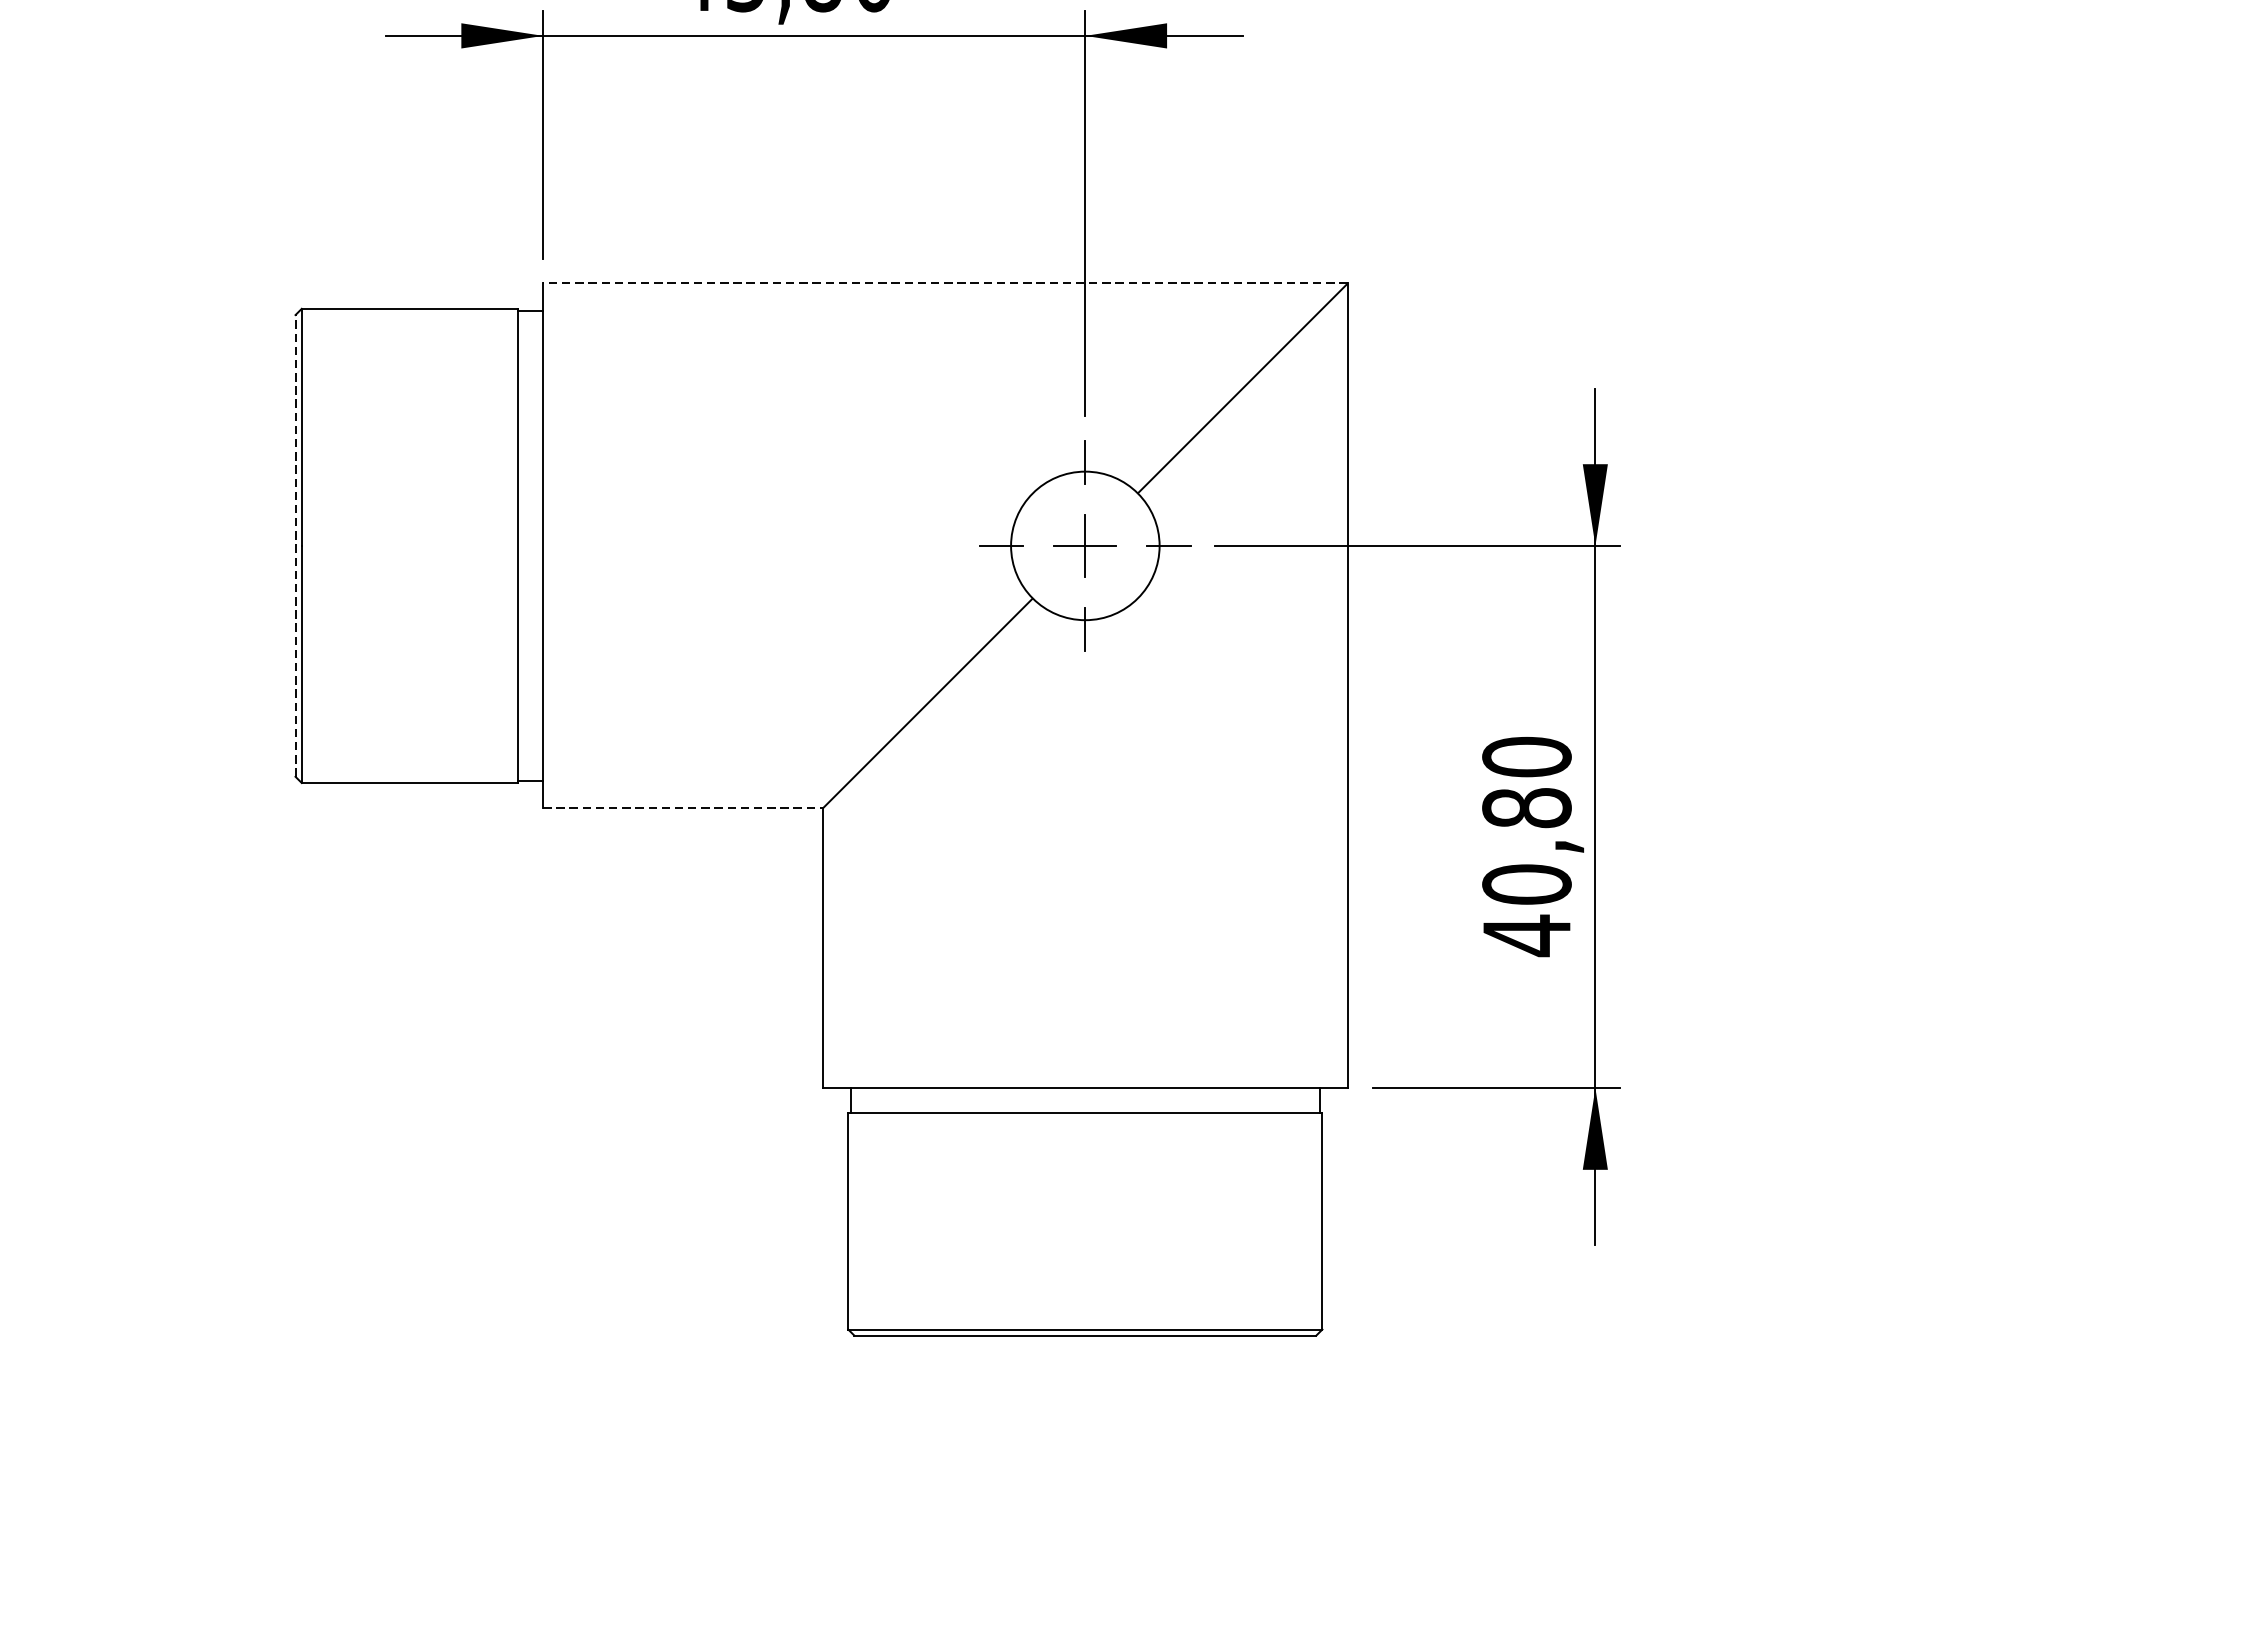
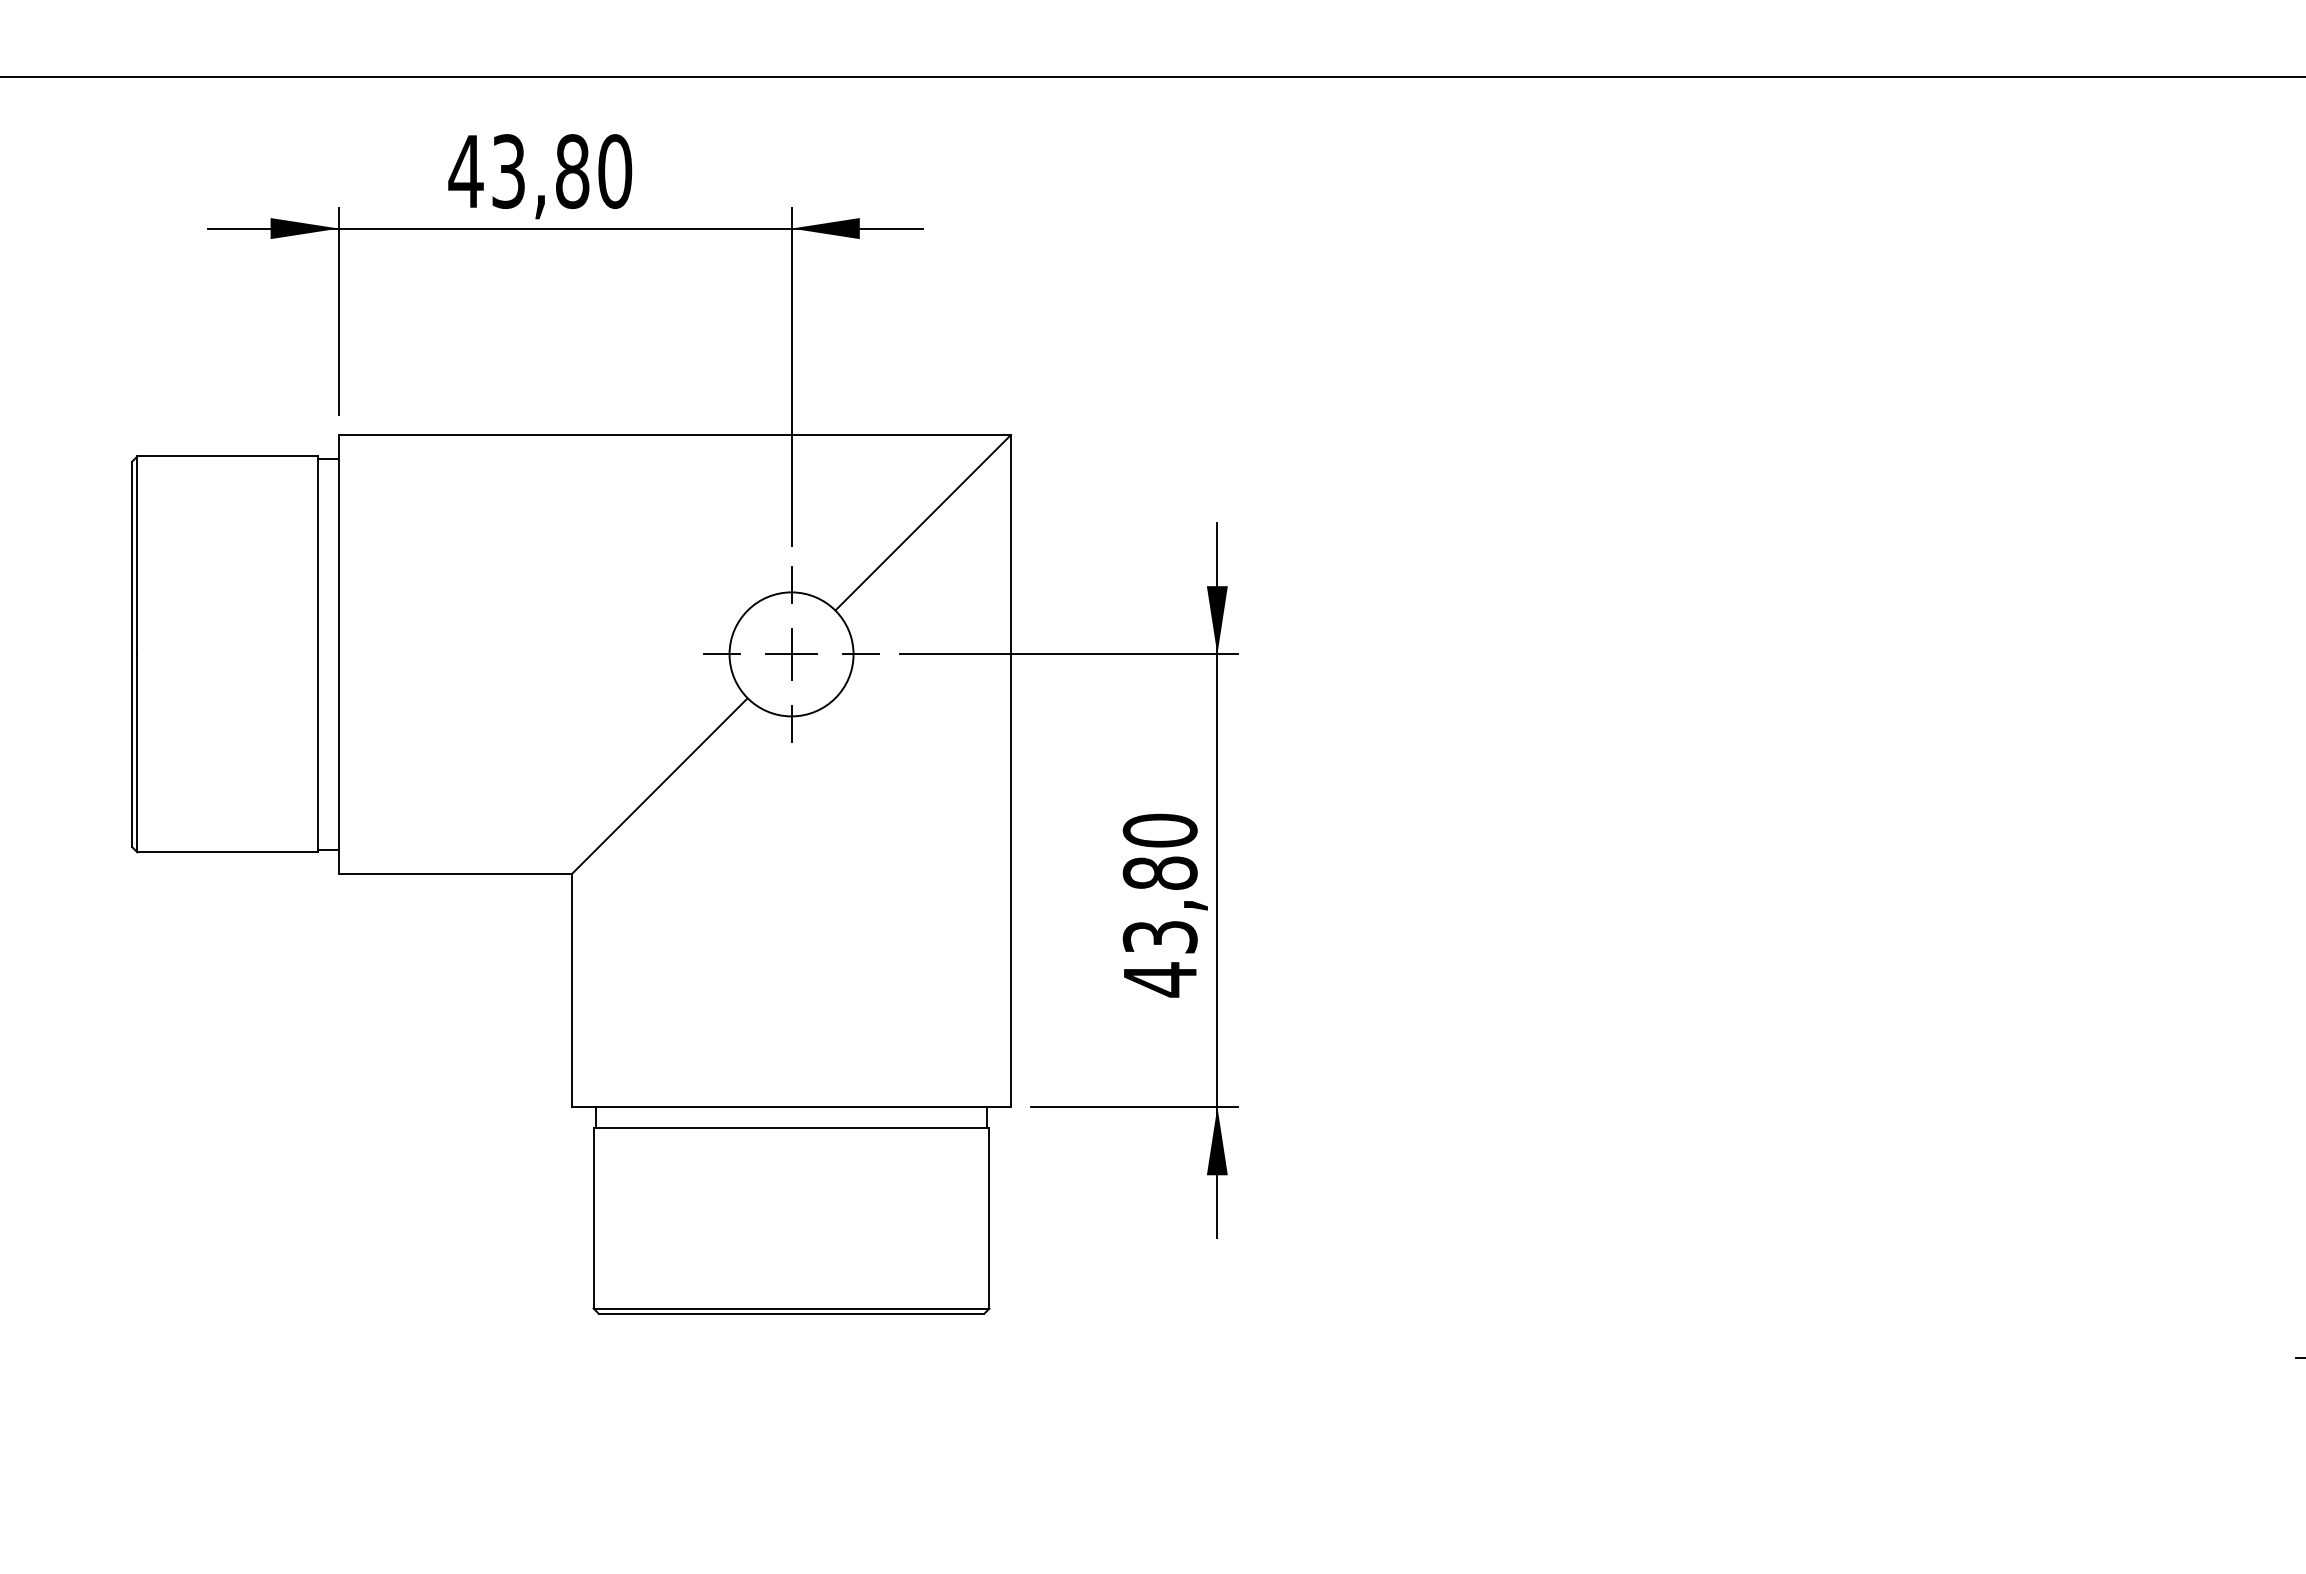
line: (945, 283) -> (674, 435), dashed -> solid
line: (295, 546) -> (132, 654), dashed -> solid
line: (682, 808) -> (455, 873), dashed -> solid
text: (1526, 883) -> (1159, 936), 40,80 -> 43,80

